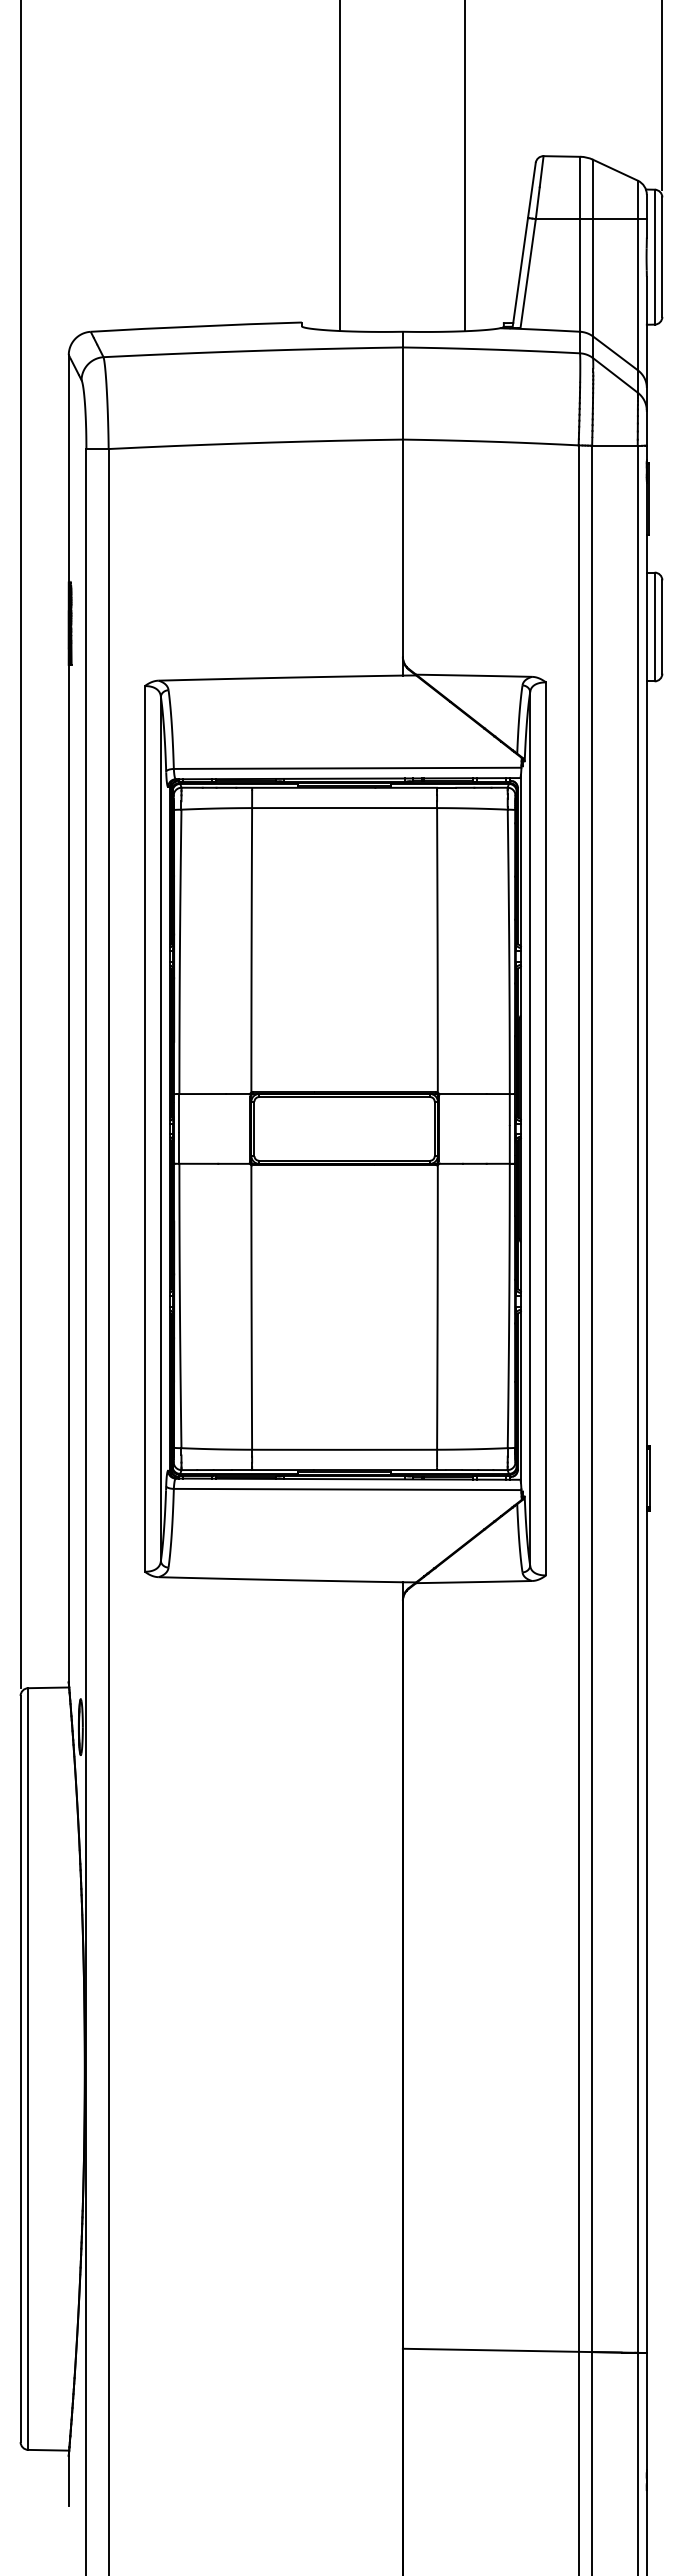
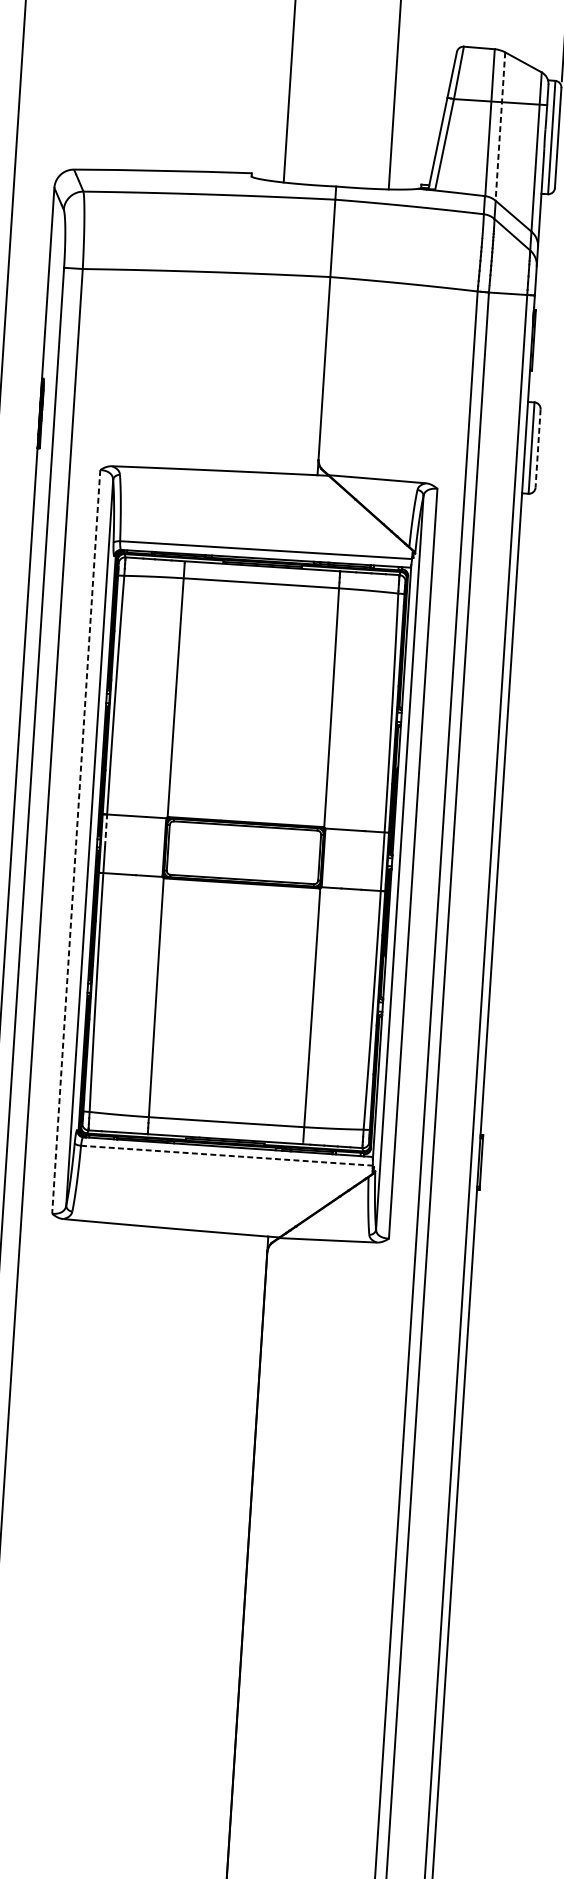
line: (593, 248) -> (500, 126), solid -> dashed
line: (662, 627) -> (538, 448), solid -> dashed
line: (179, 1112) -> (106, 830), solid -> dashed
line: (144, 1128) -> (75, 841), solid -> dashed
line: (347, 1489) -> (226, 1155), solid -> dashed

